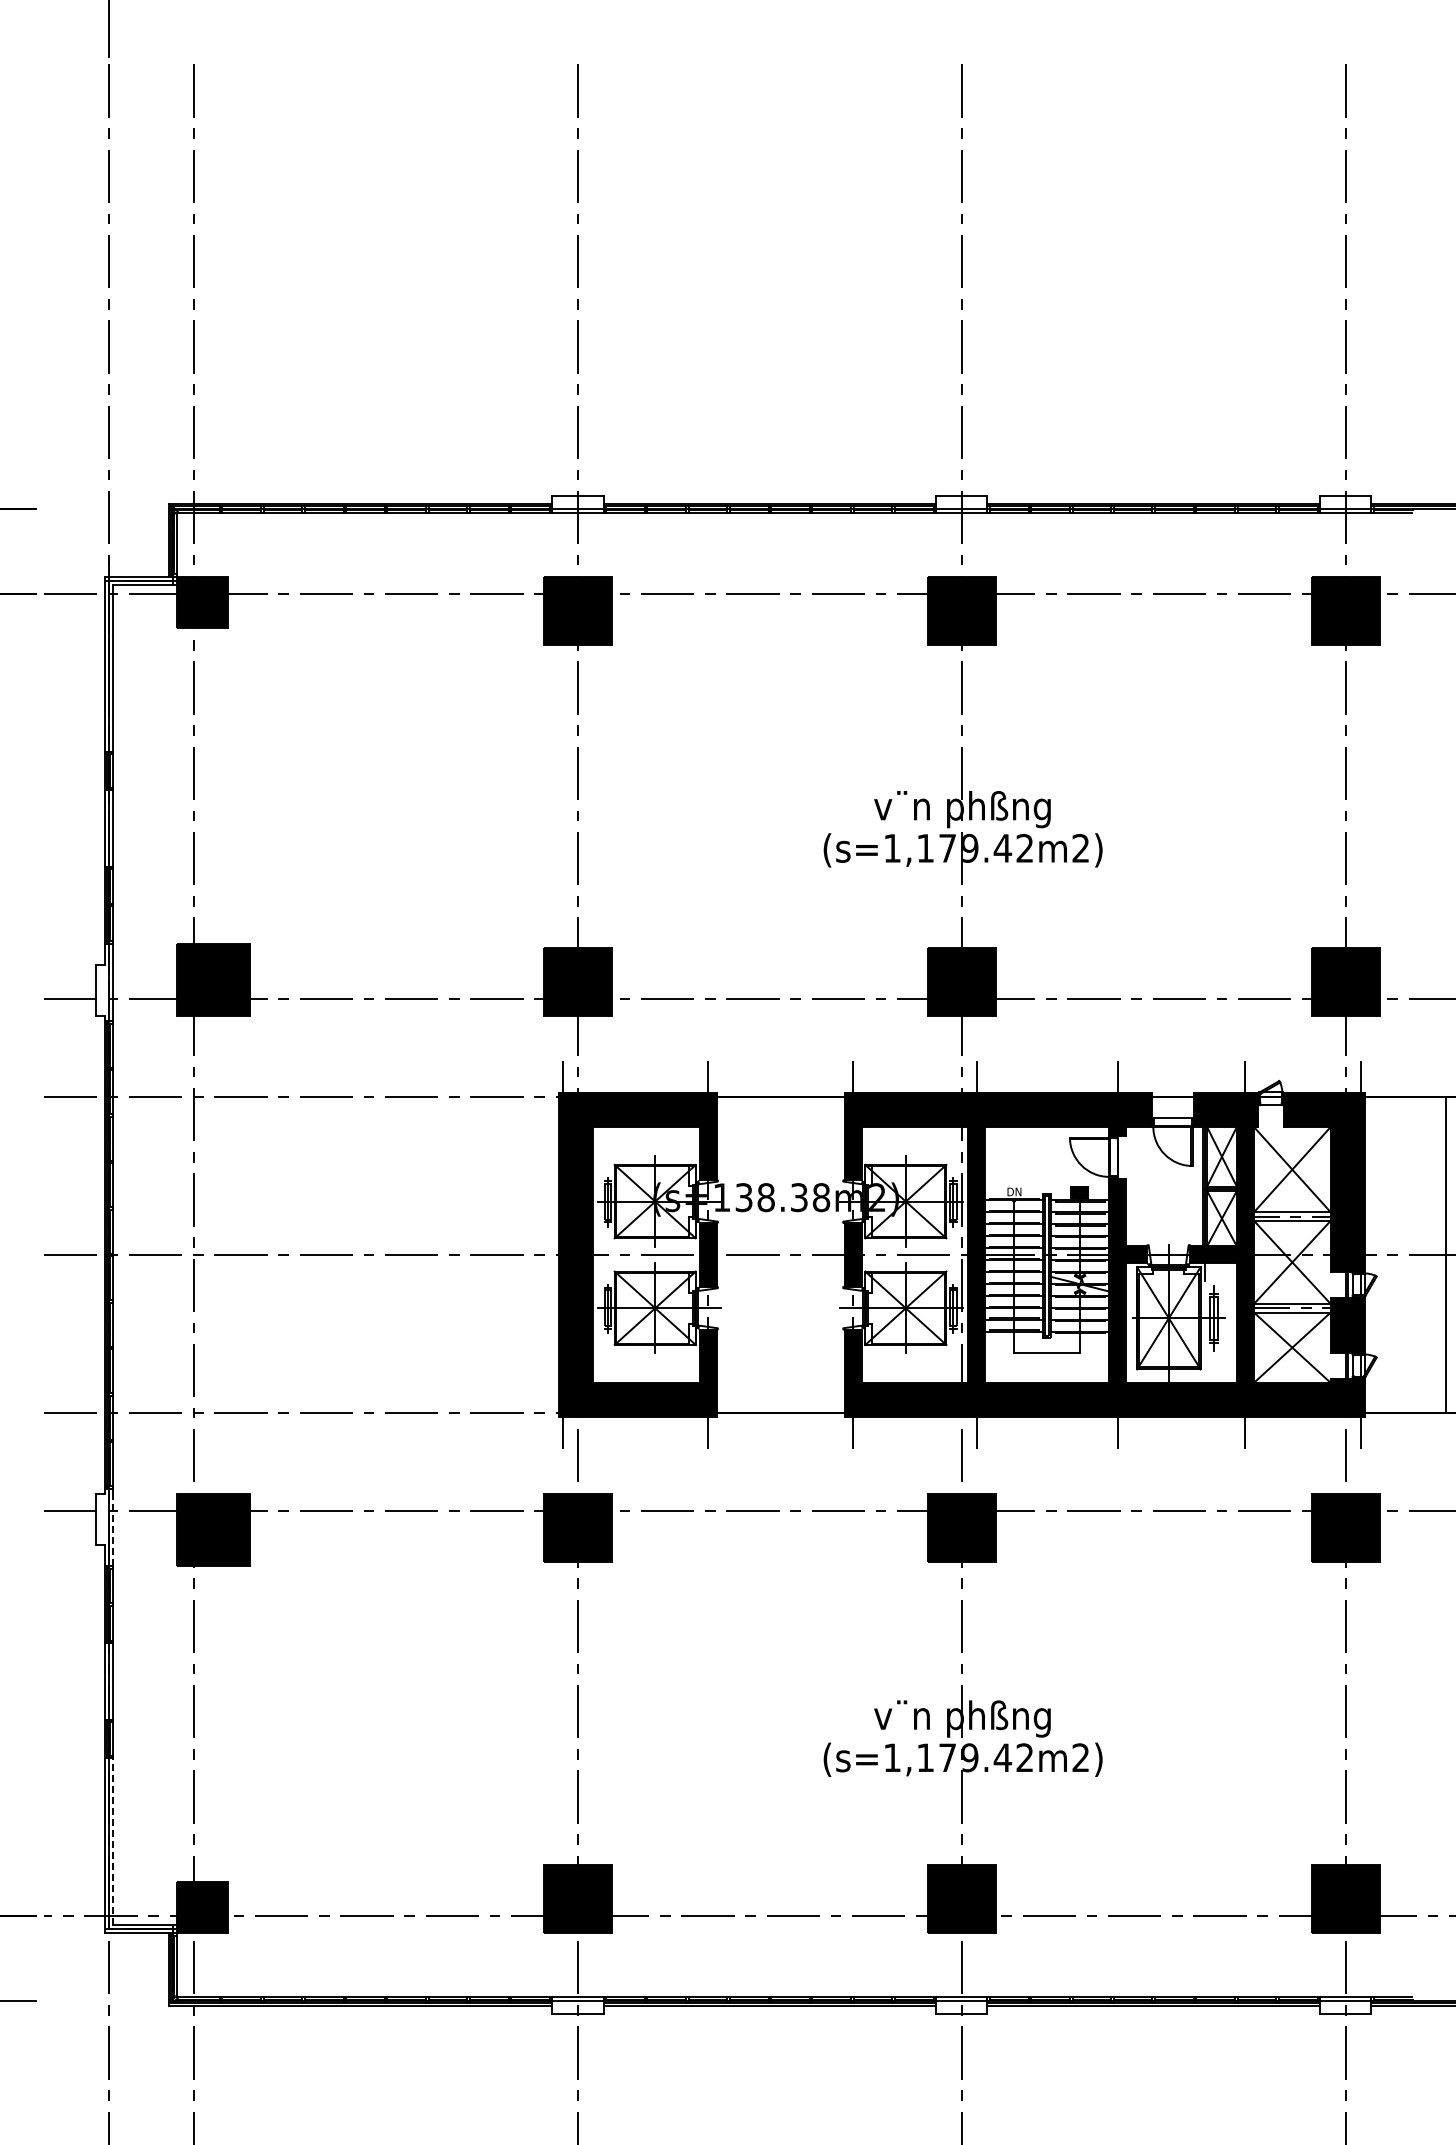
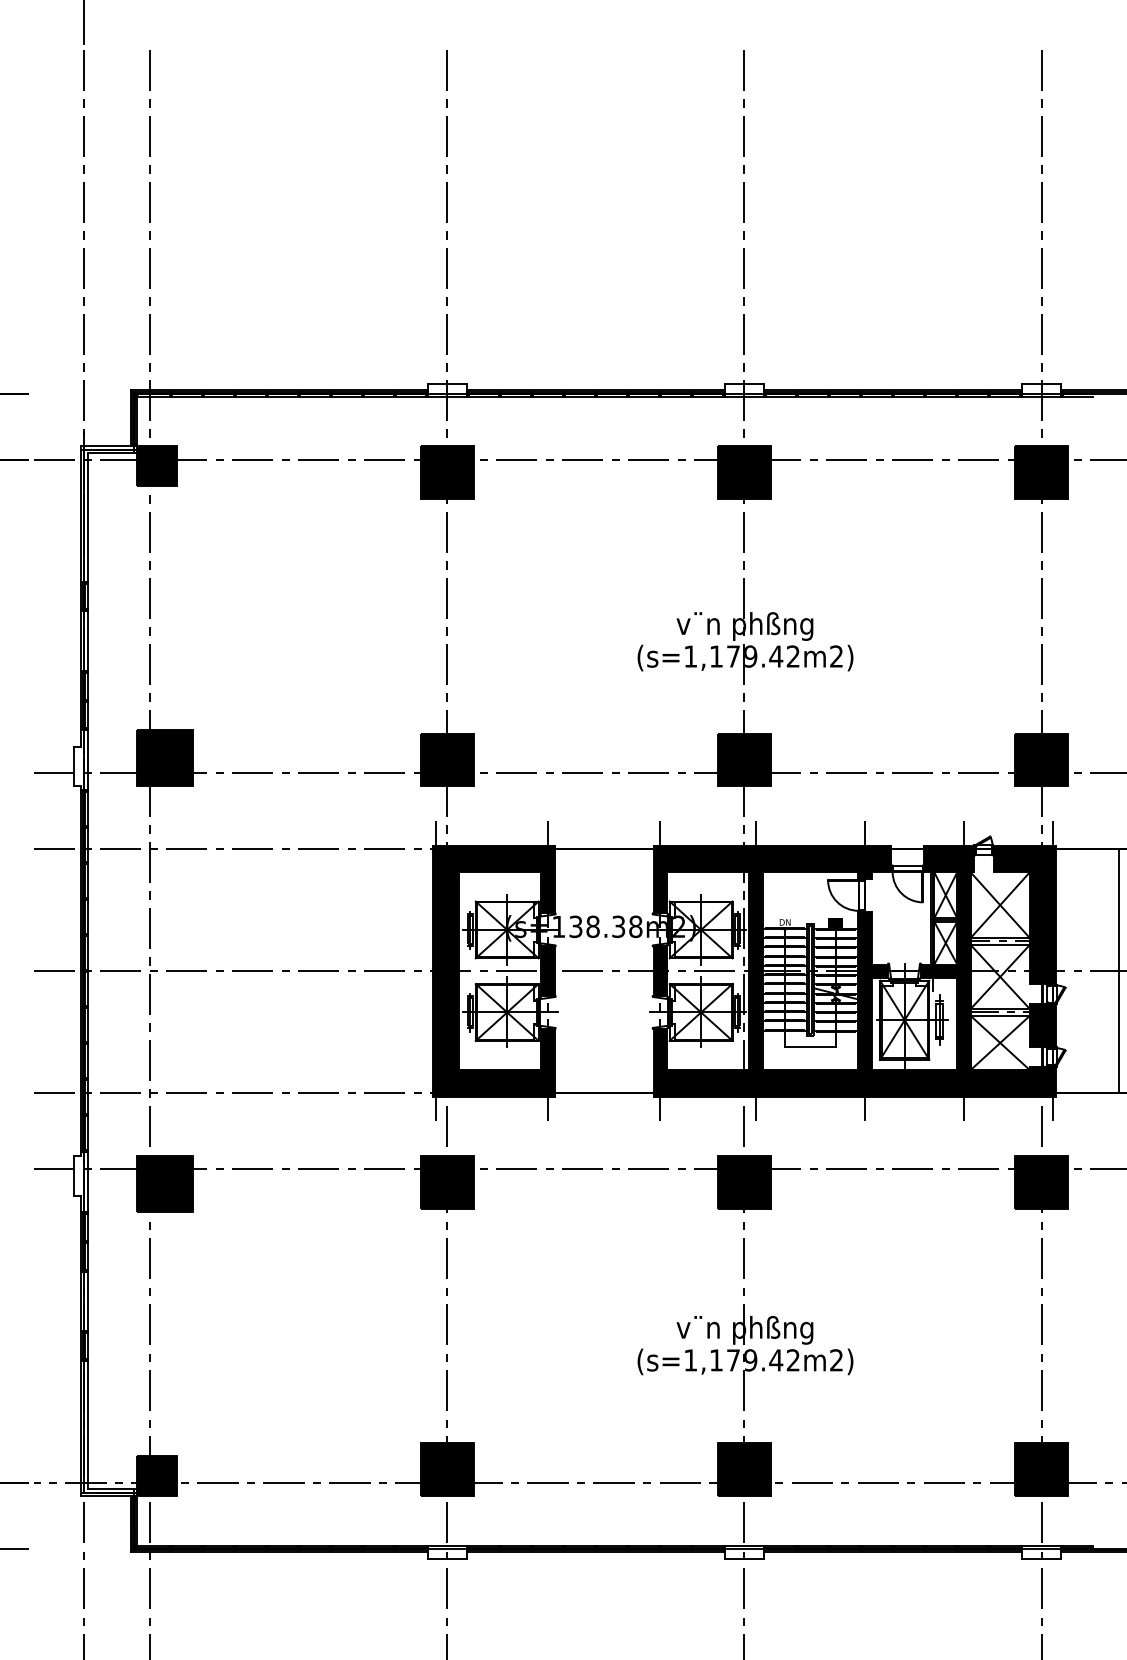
line: (113, 1529) -> (87, 1183), dashed -> solid
line: (113, 1840) -> (87, 1424), dashed -> solid

